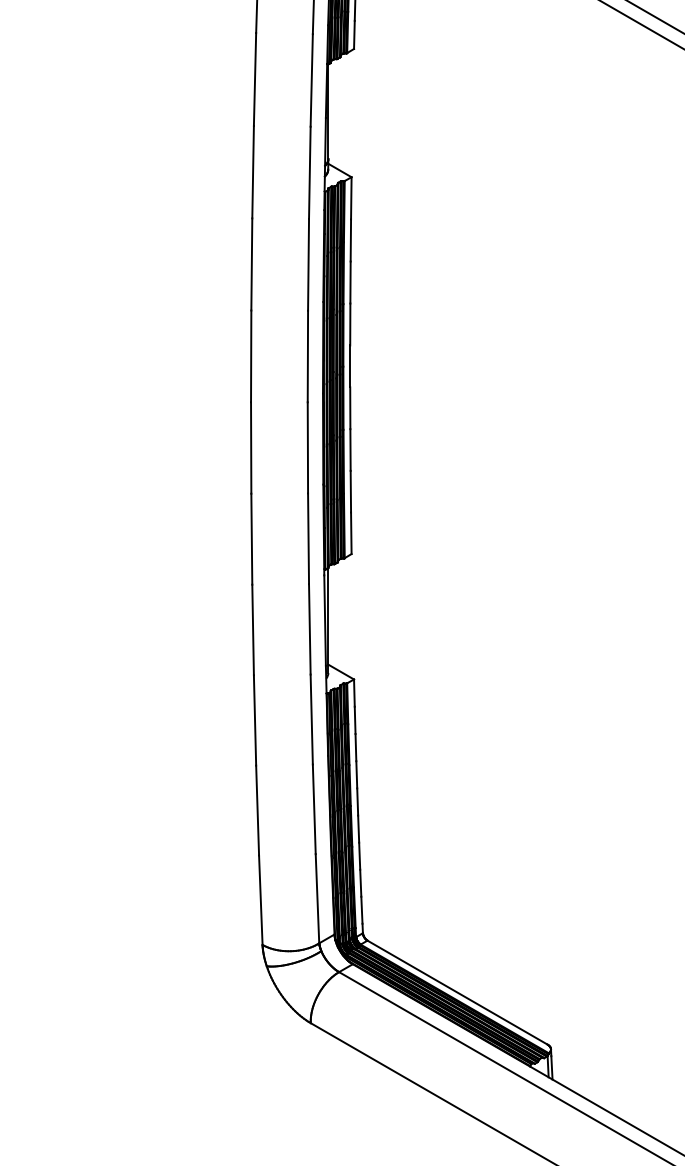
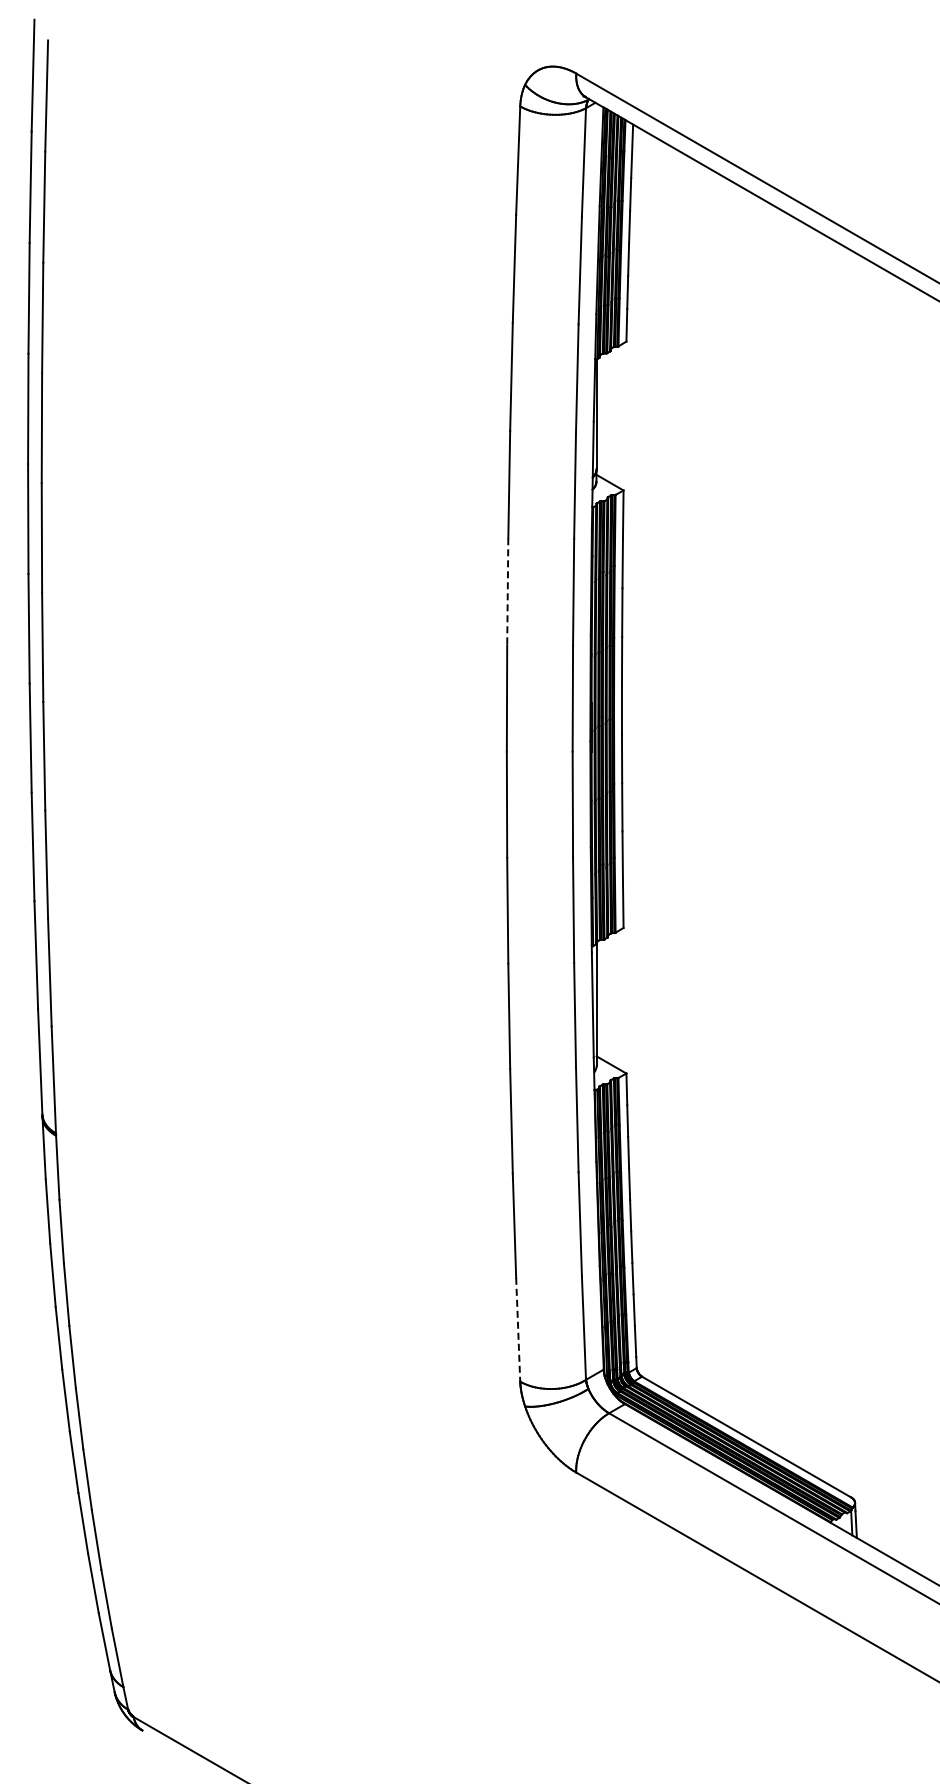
line: (251, 265) -> (507, 592), solid -> dashed
line: (261, 899) -> (518, 1329), solid -> dashed

